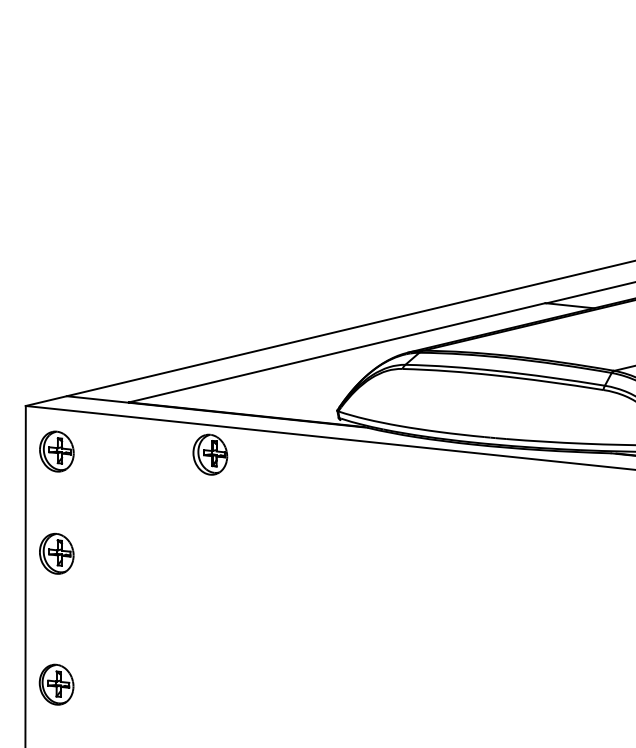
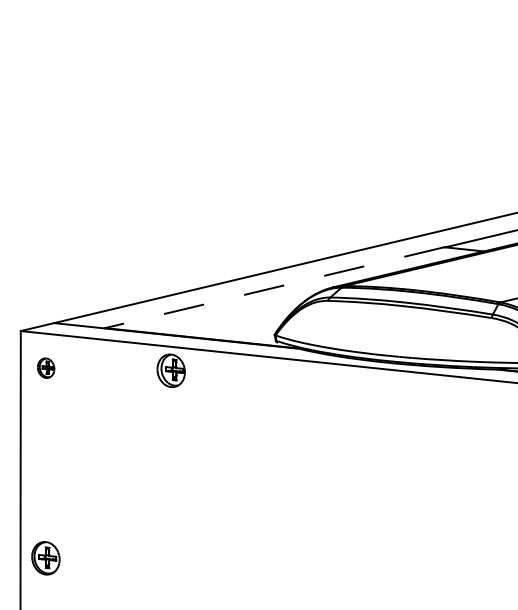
line: (336, 352) -> (274, 287), solid -> dashed
part: (56, 451) -> (45, 368), size x0.6
part: (56, 553) -> (45, 451), removed

